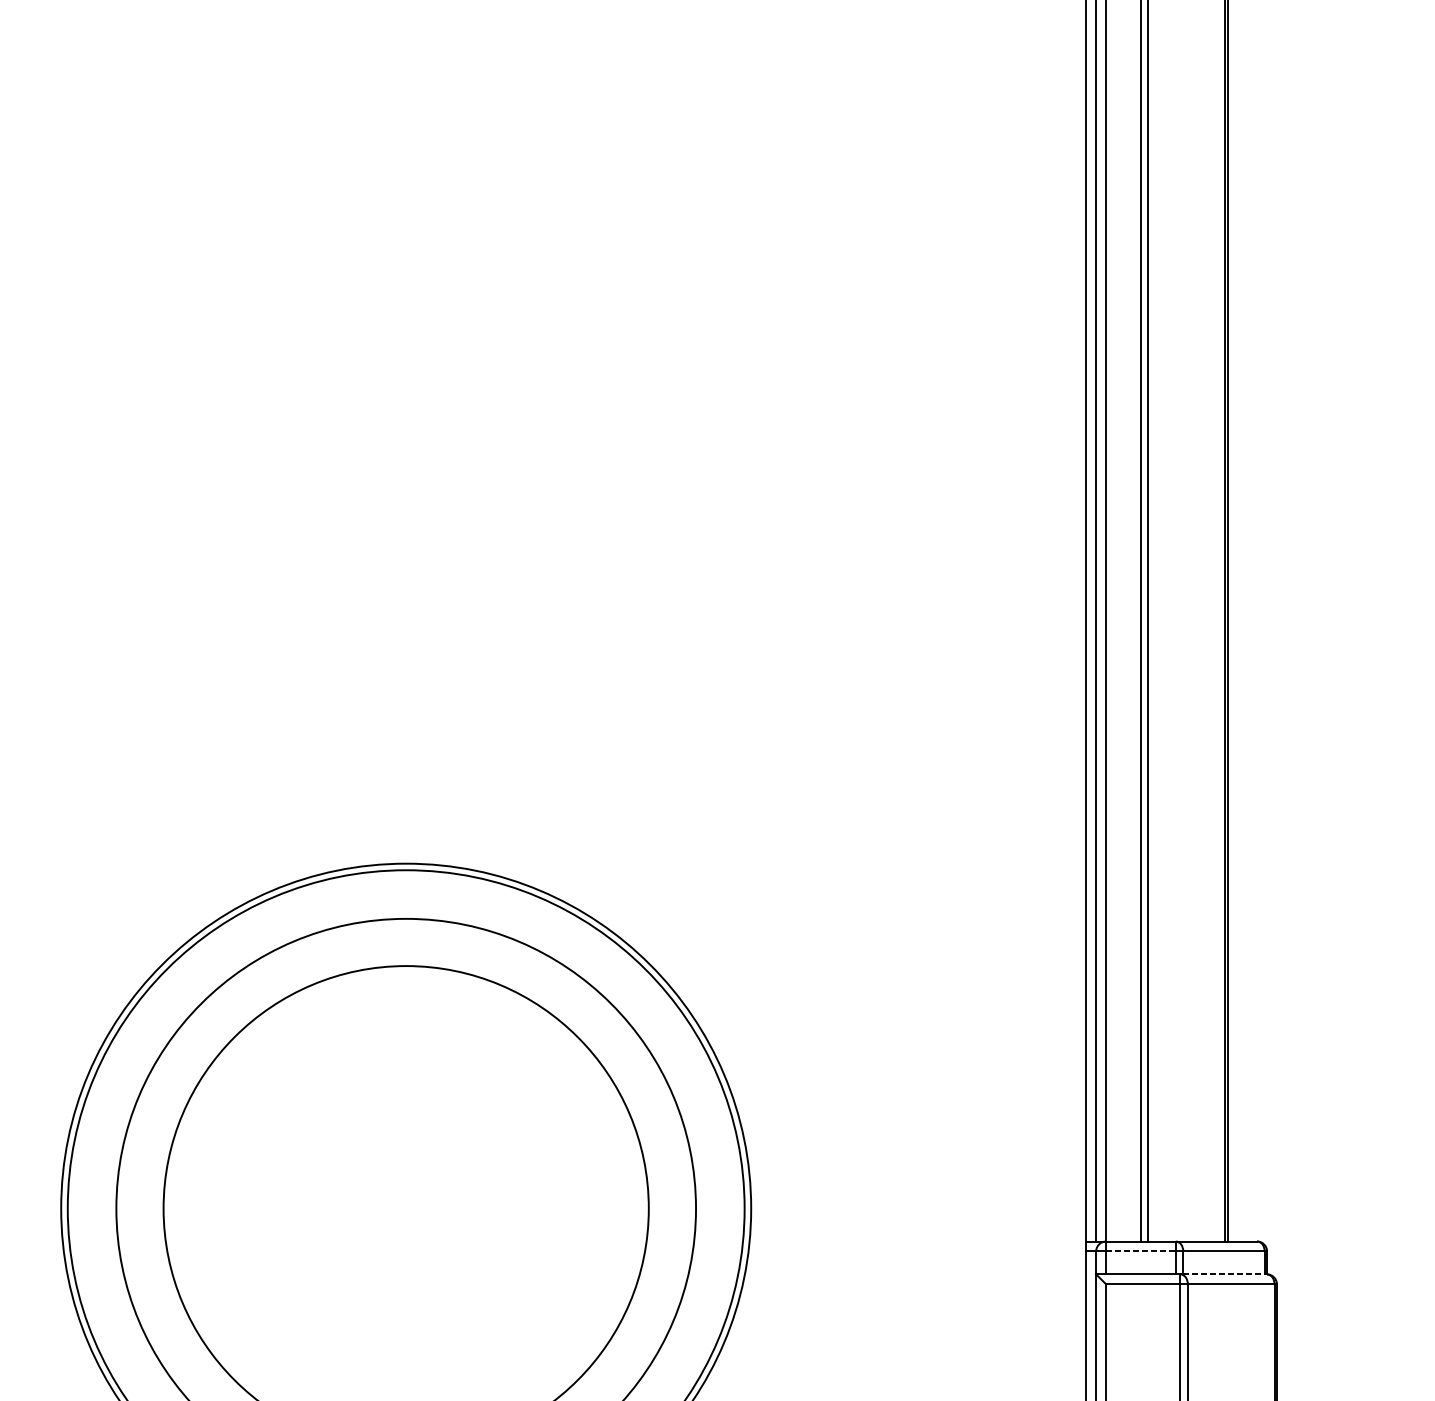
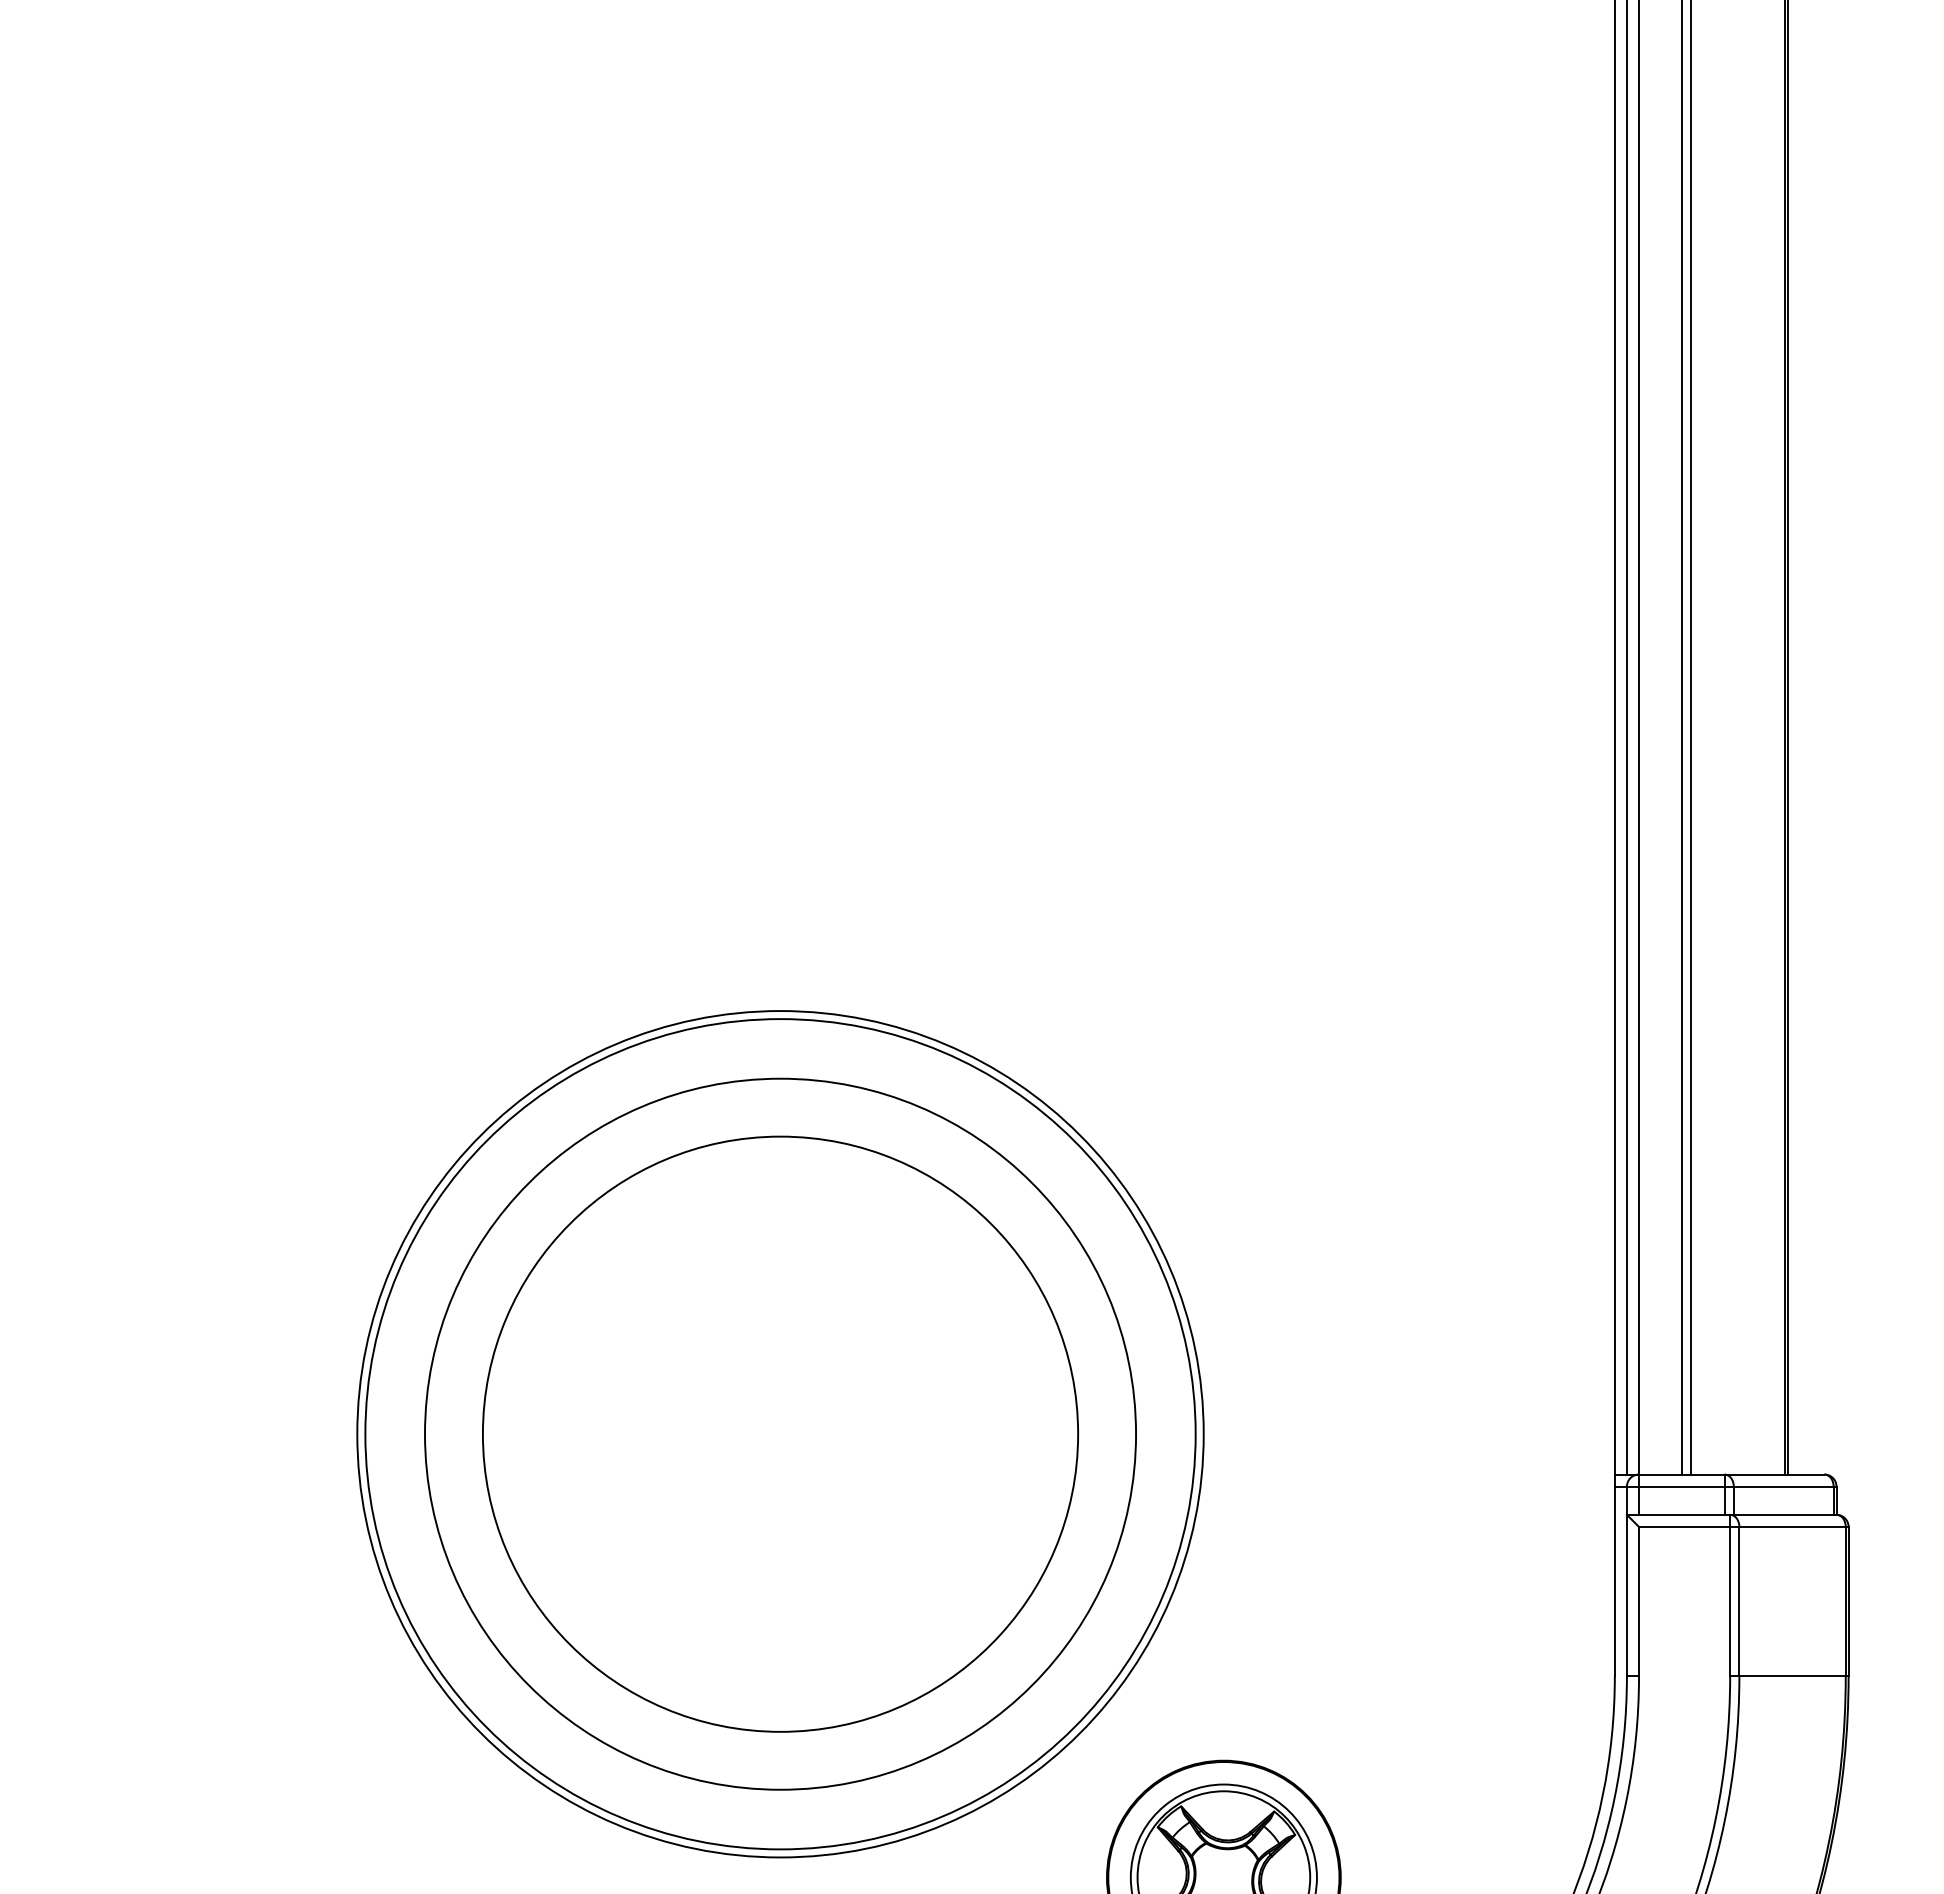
line: (1140, 1251) -> (1681, 1486), dashed -> solid
line: (1223, 1274) -> (1783, 1514), dashed -> solid

